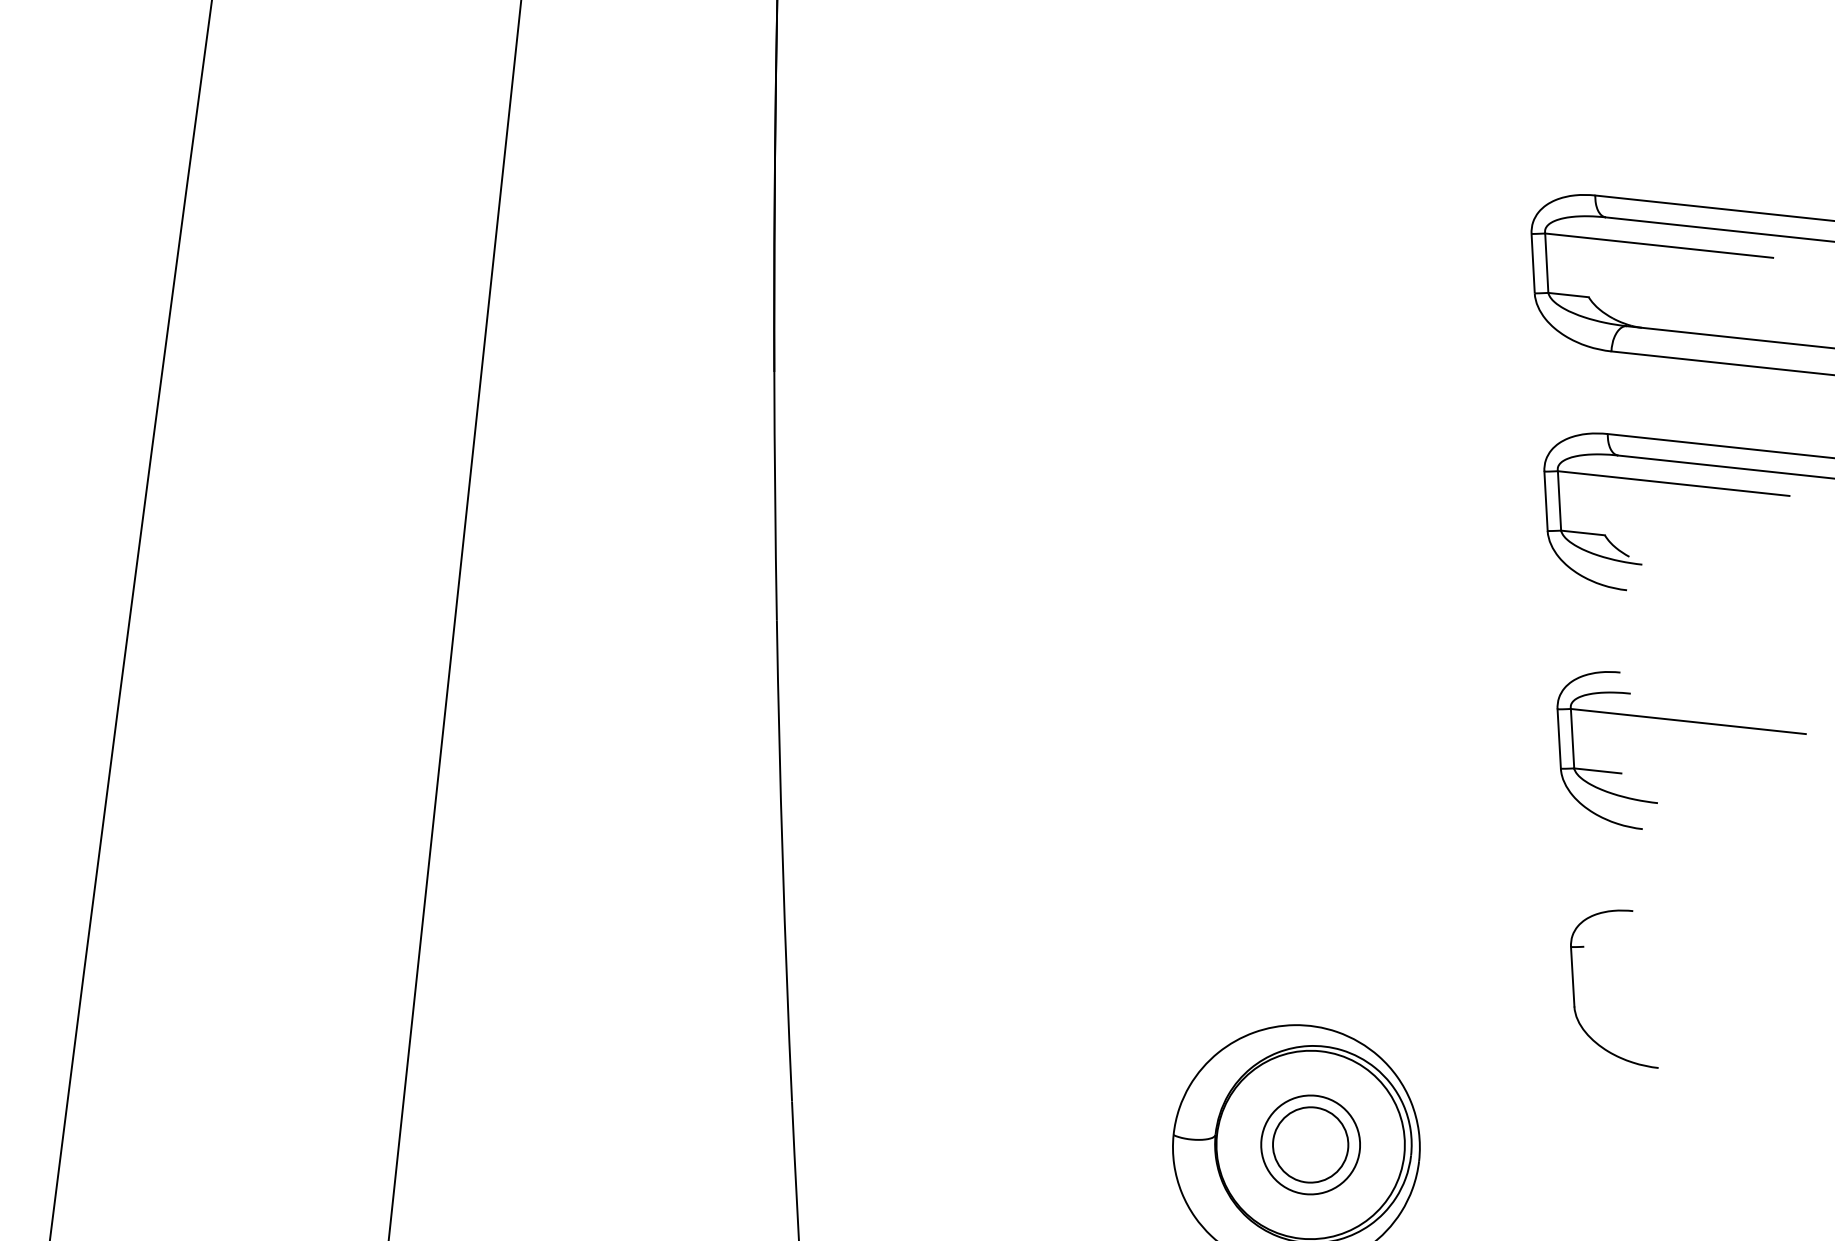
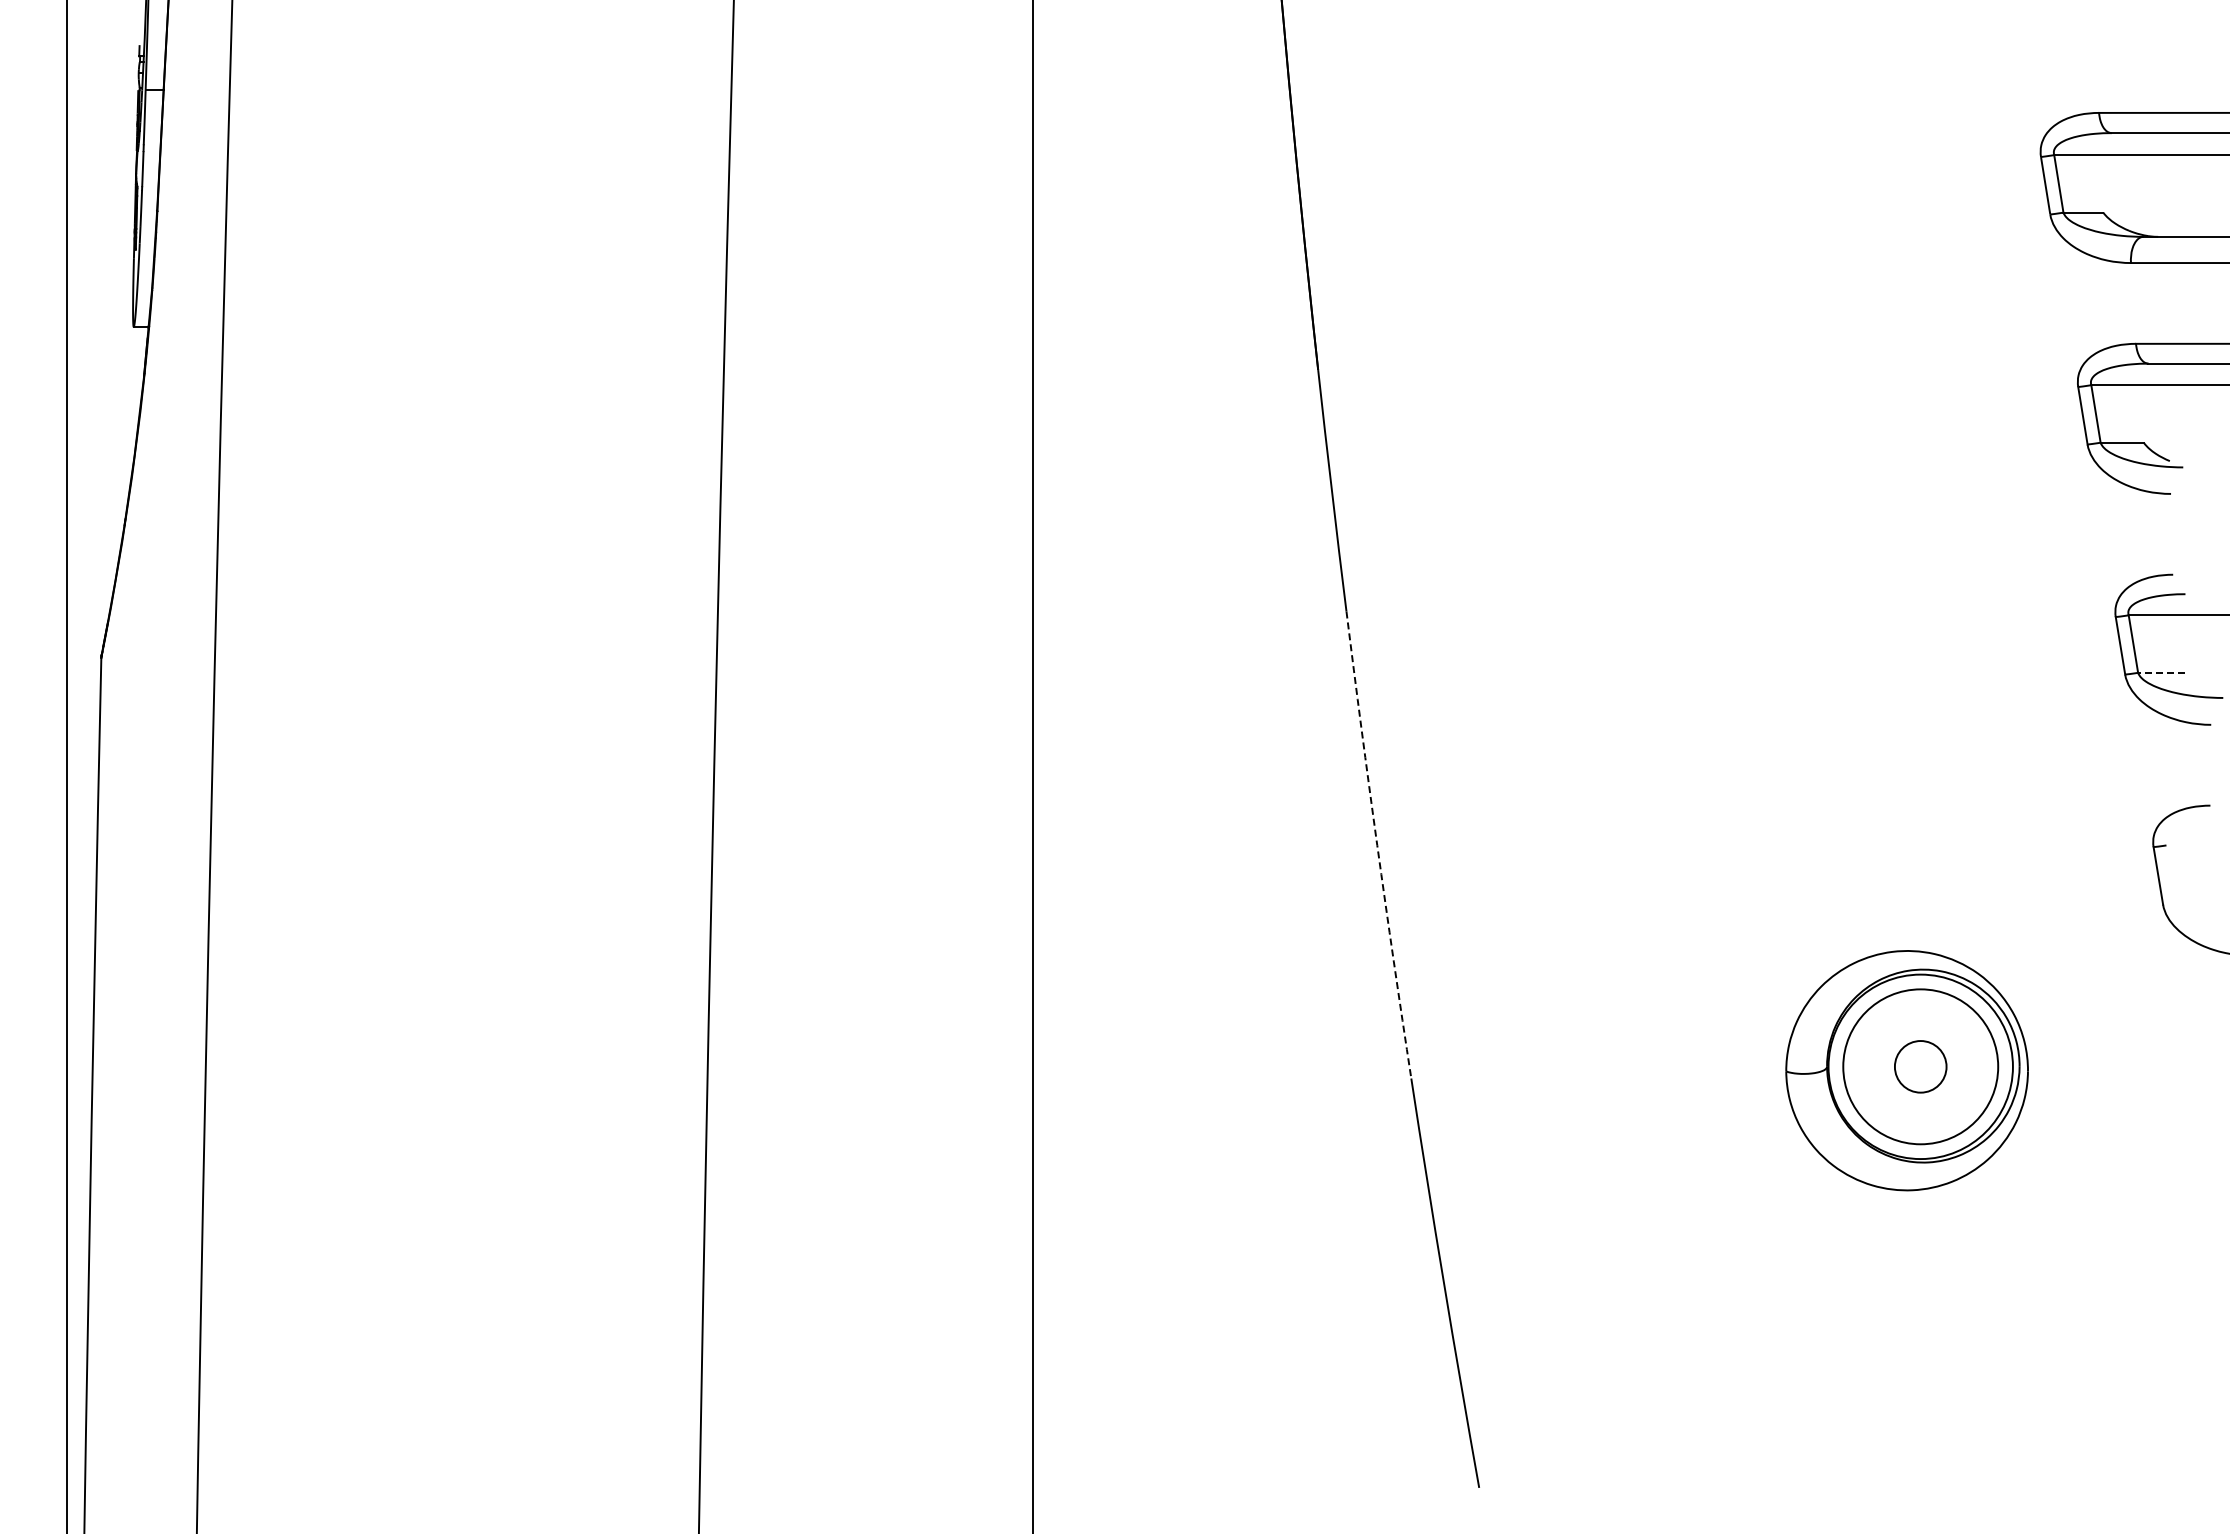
line: (1596, 770) -> (2160, 672), solid -> dashed
arc: (782, 861) -> (1377, 845), solid -> dashed
circle: (1310, 1144) -> (1920, 1066), size x0.7
circle: (1310, 1144) -> (1920, 1066), size x1.6

